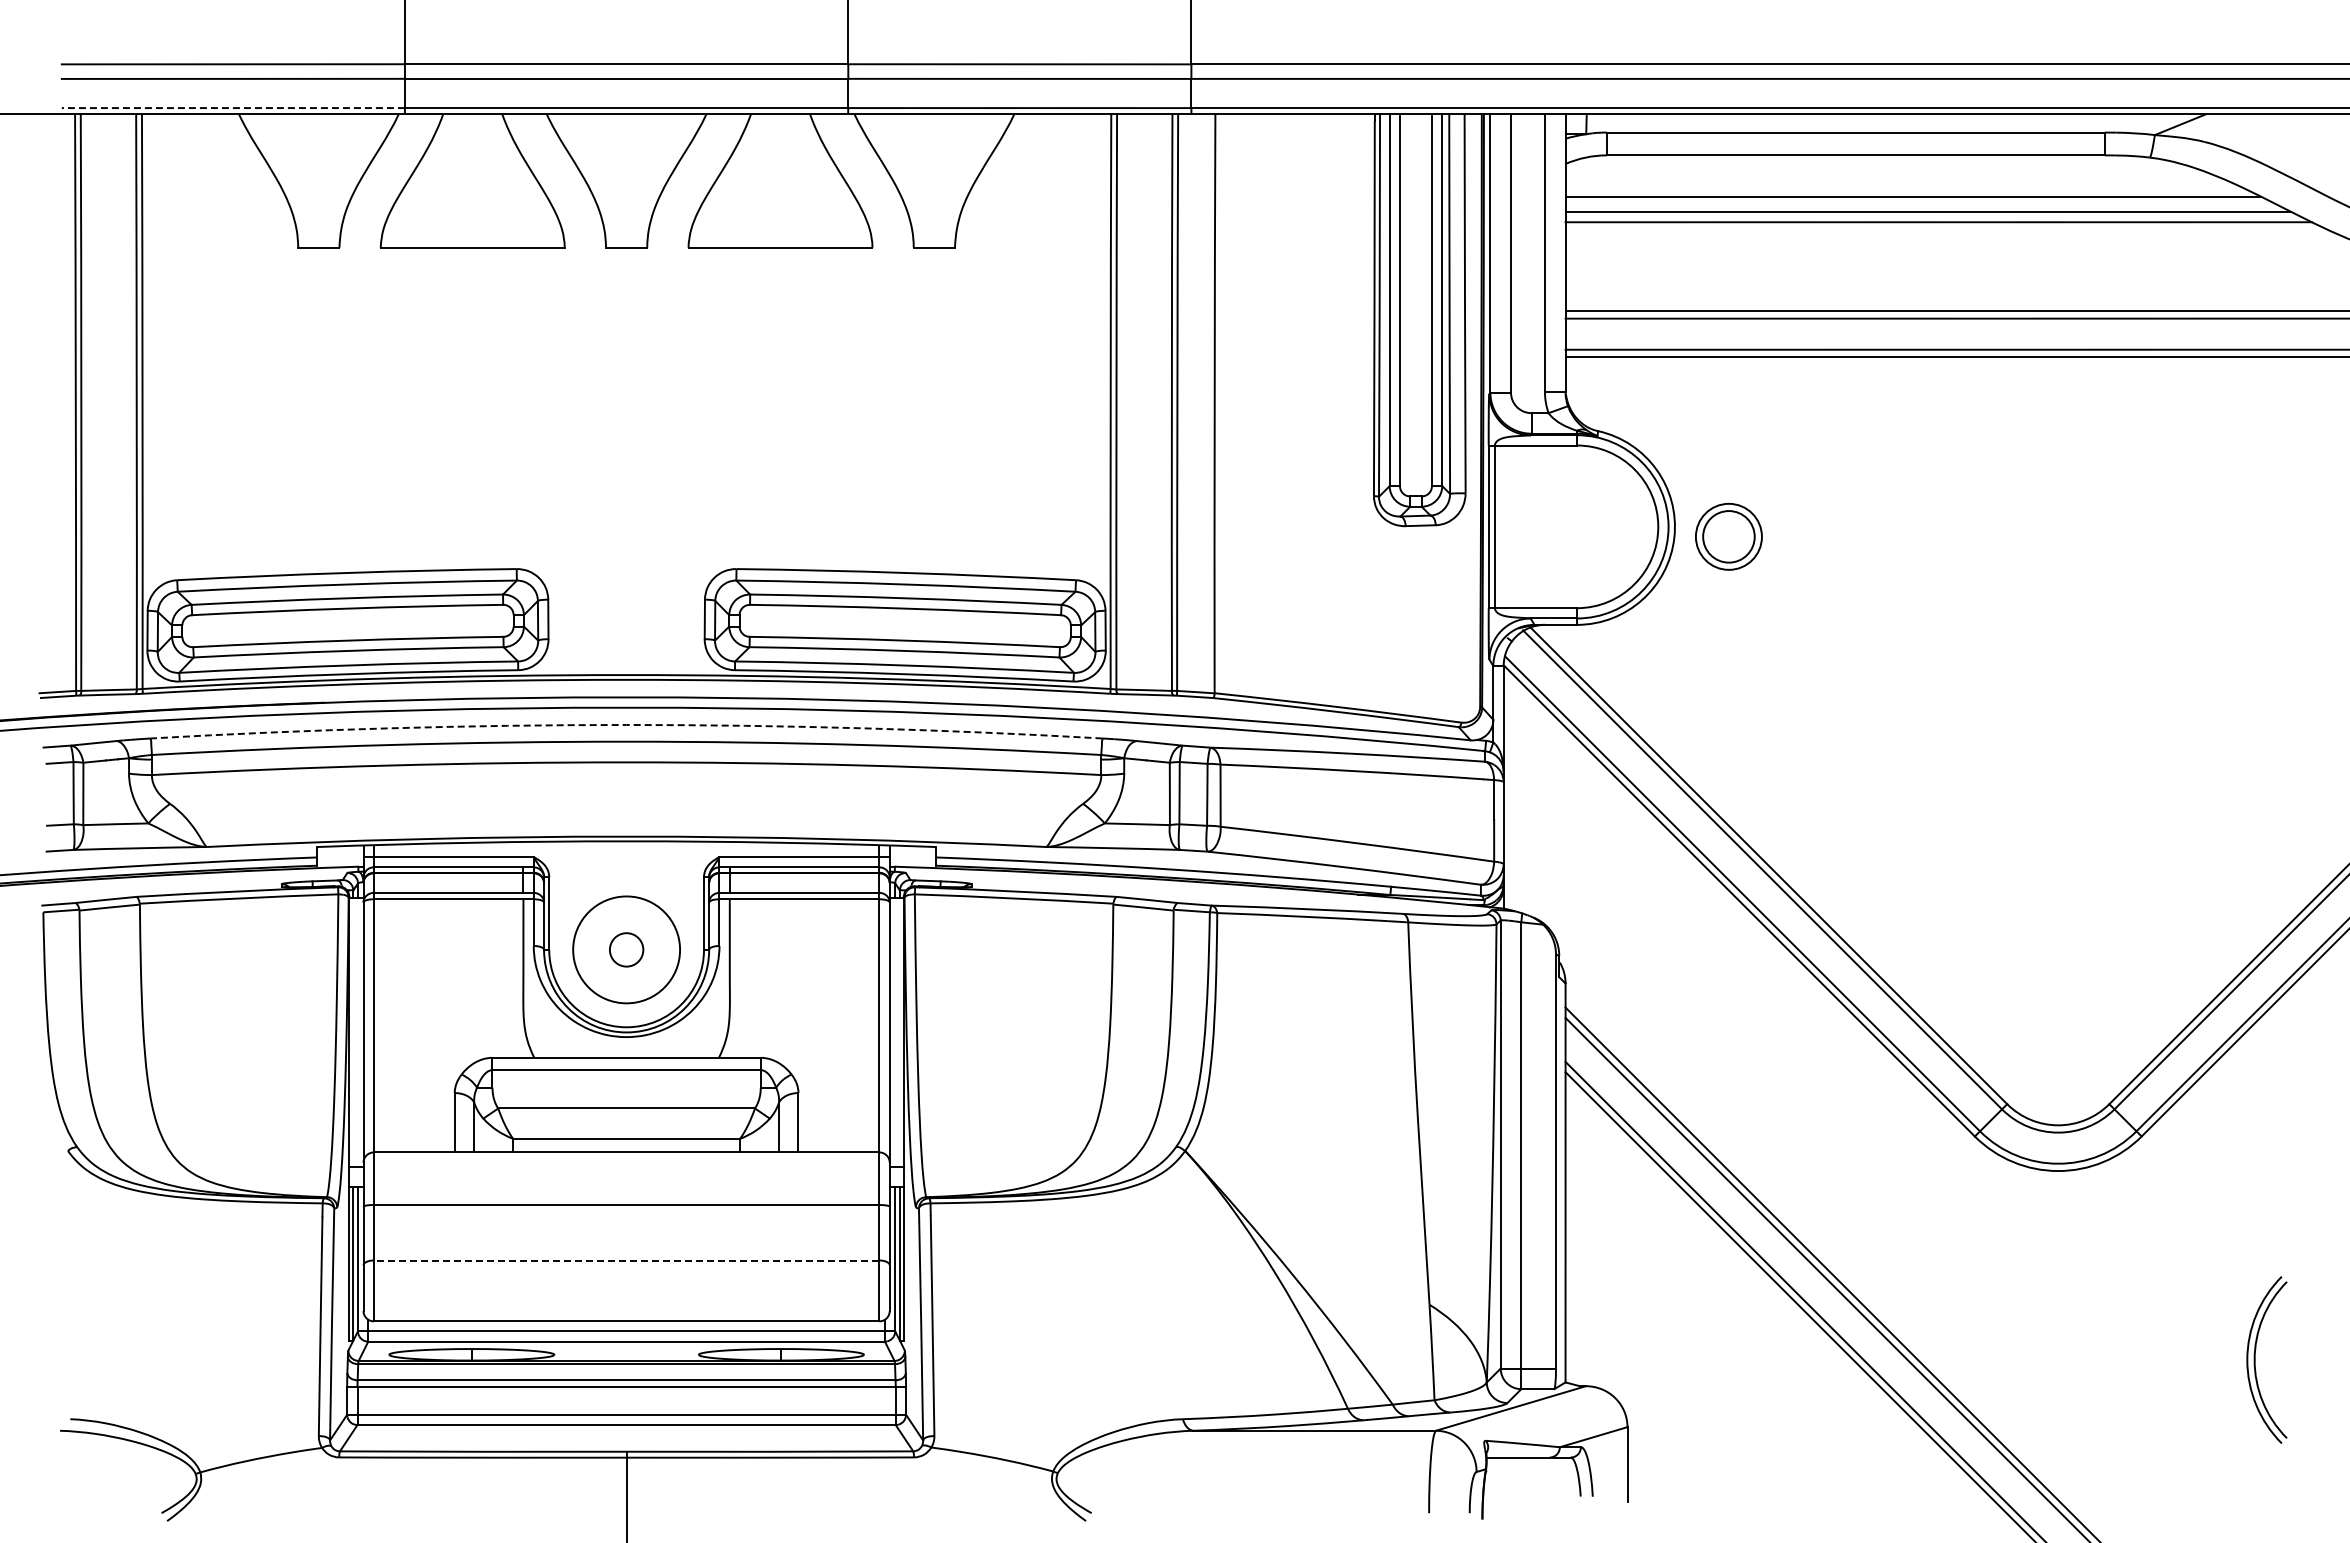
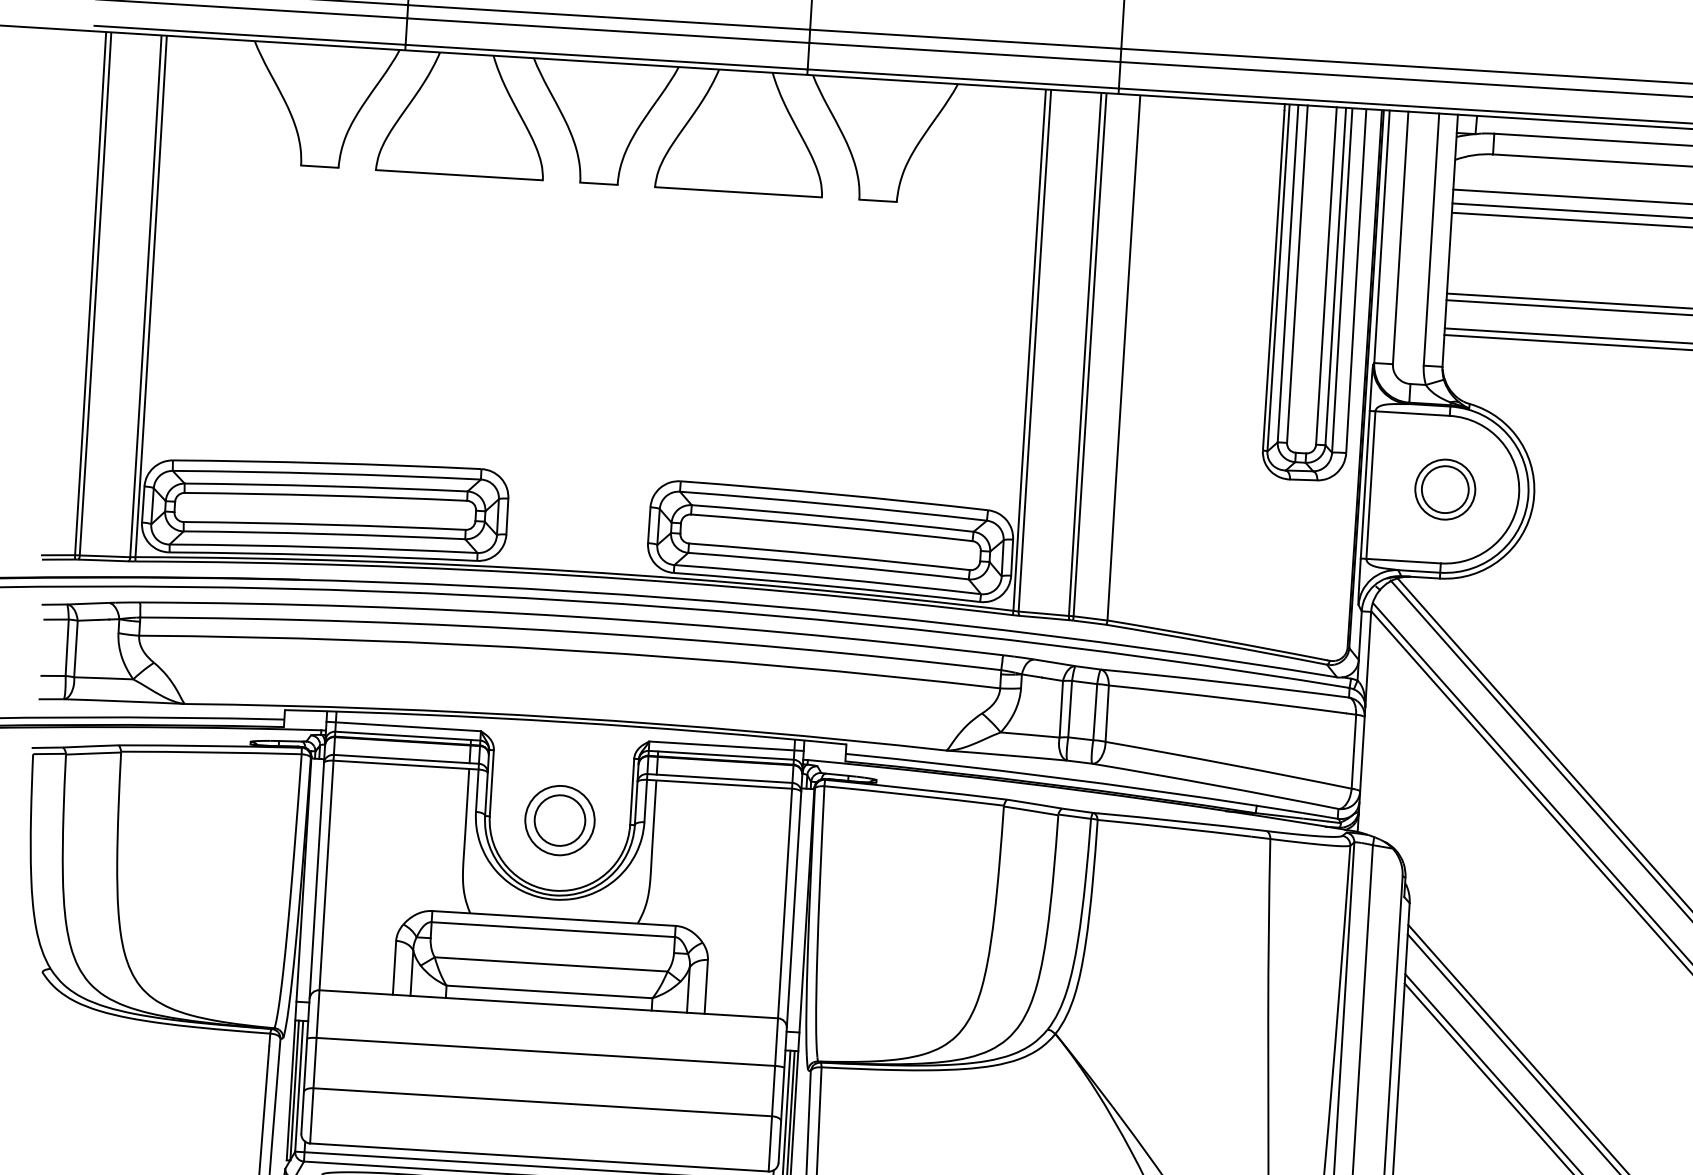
line: (233, 108) -> (250, 35), dashed -> solid
part: (1728, 536) -> (1444, 489), moved
arc: (626, 724) -> (572, 616), dashed -> solid
circle: (626, 949) -> (559, 820), size x0.71
circle: (626, 949) -> (559, 820), size x1.67
line: (626, 1260) -> (542, 1102), dashed -> solid

